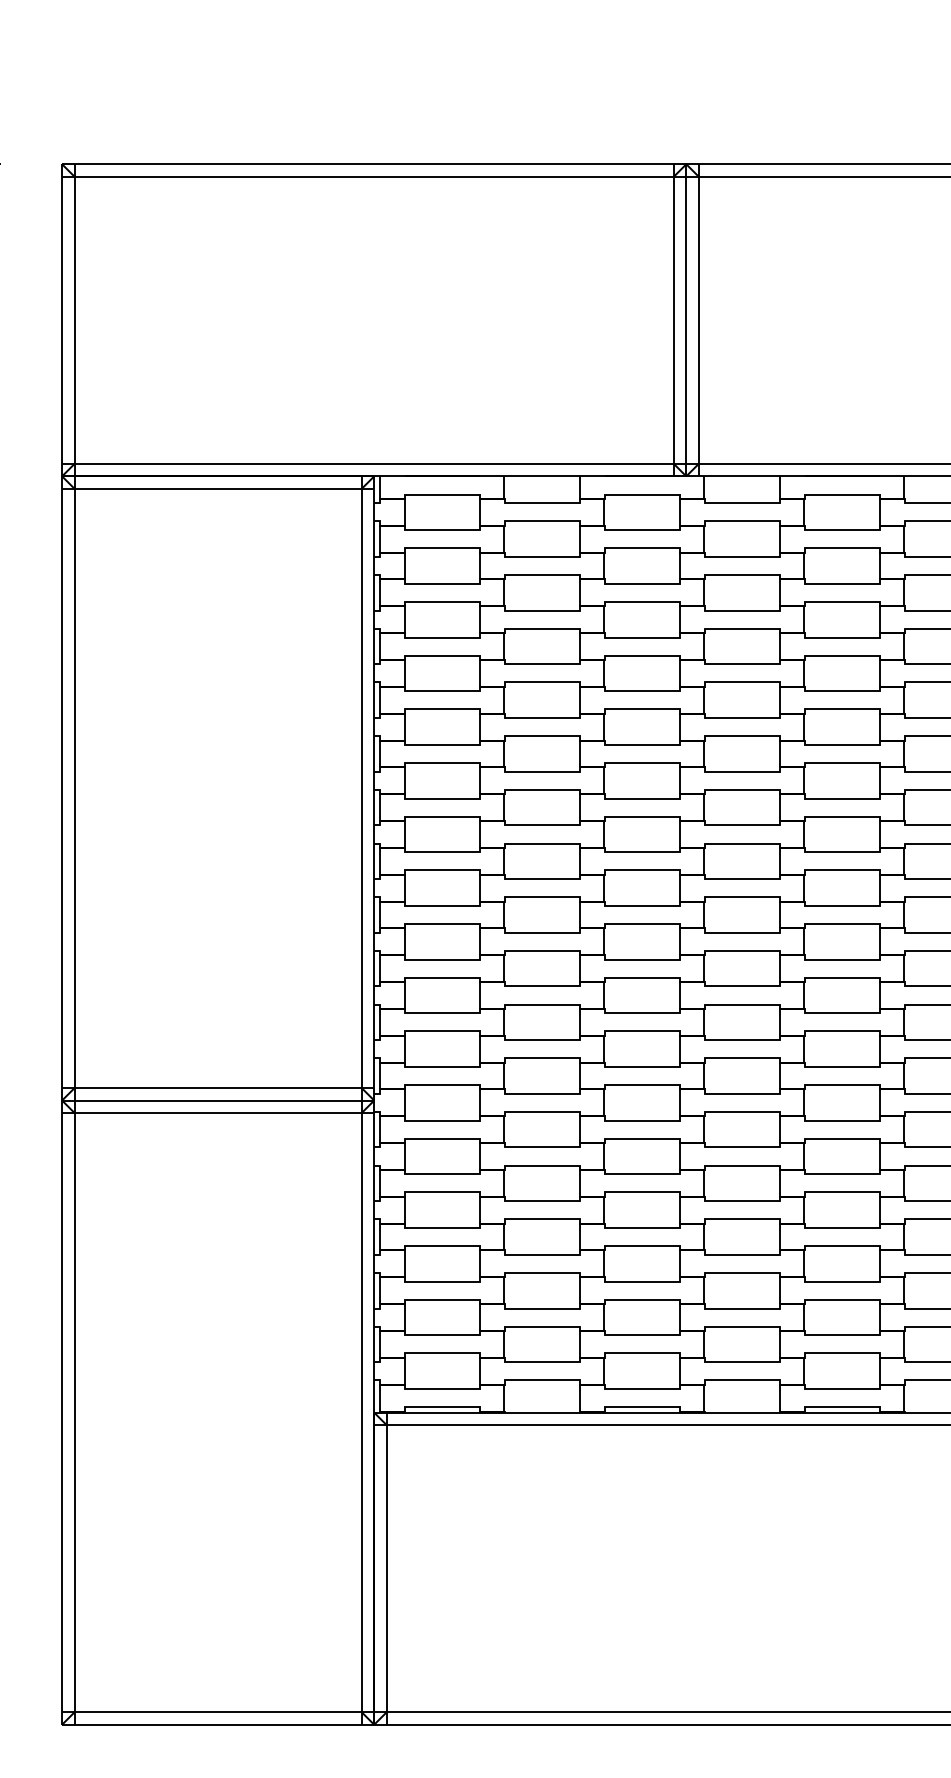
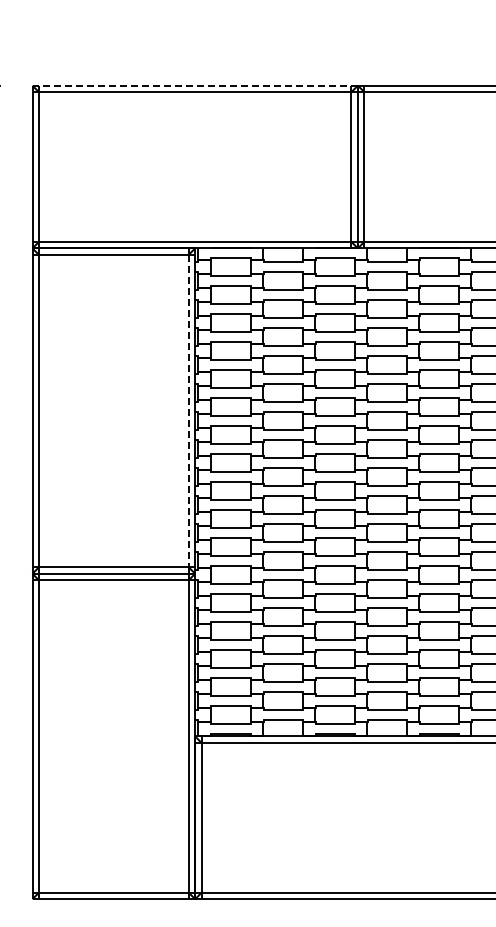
line: (372, 163) -> (194, 85), solid -> dashed
line: (361, 789) -> (188, 411), solid -> dashed

